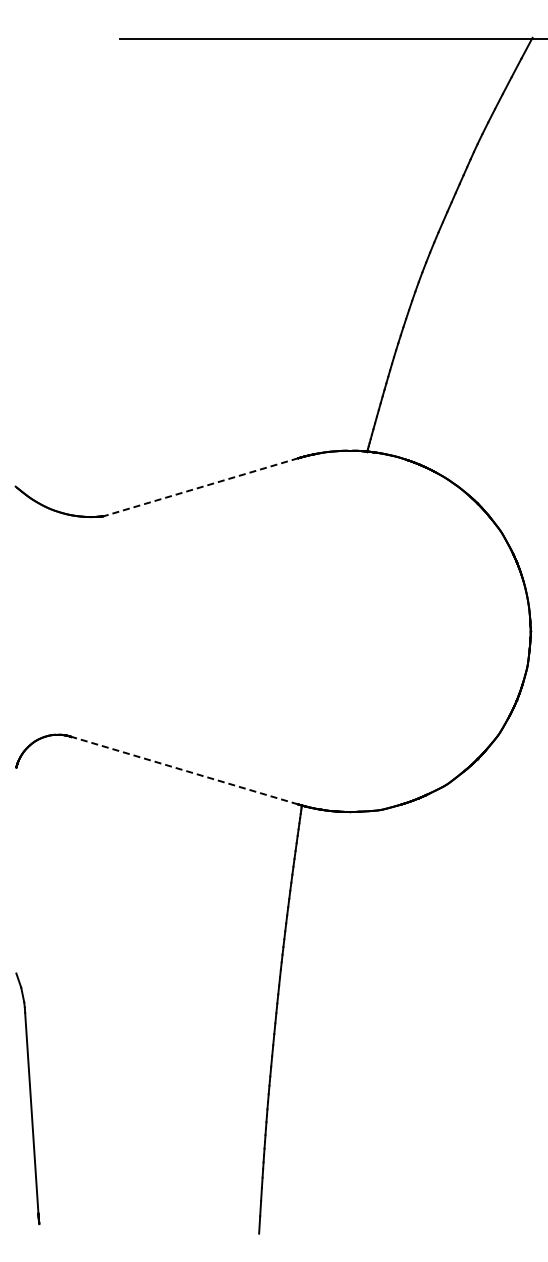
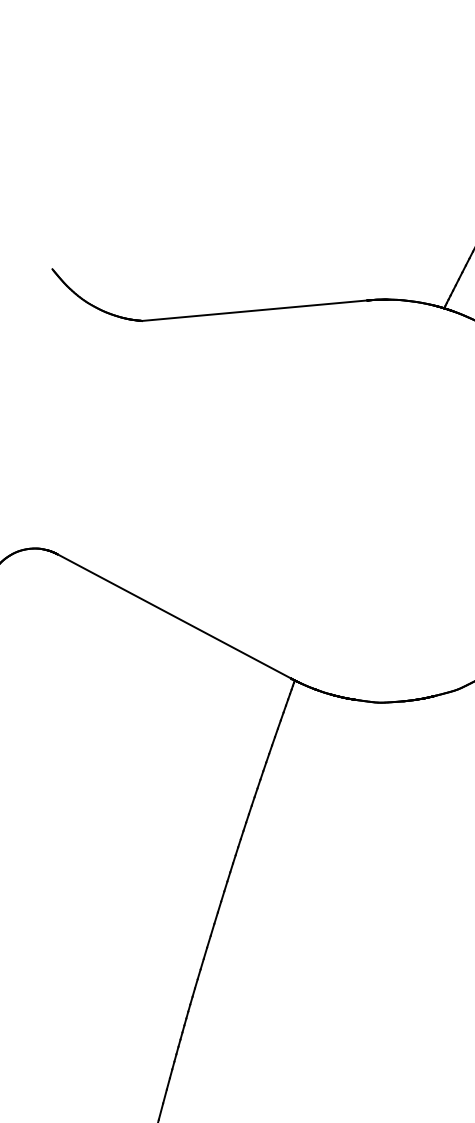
line: (200, 487) -> (254, 310), dashed -> solid
line: (184, 770) -> (174, 616), dashed -> solid

